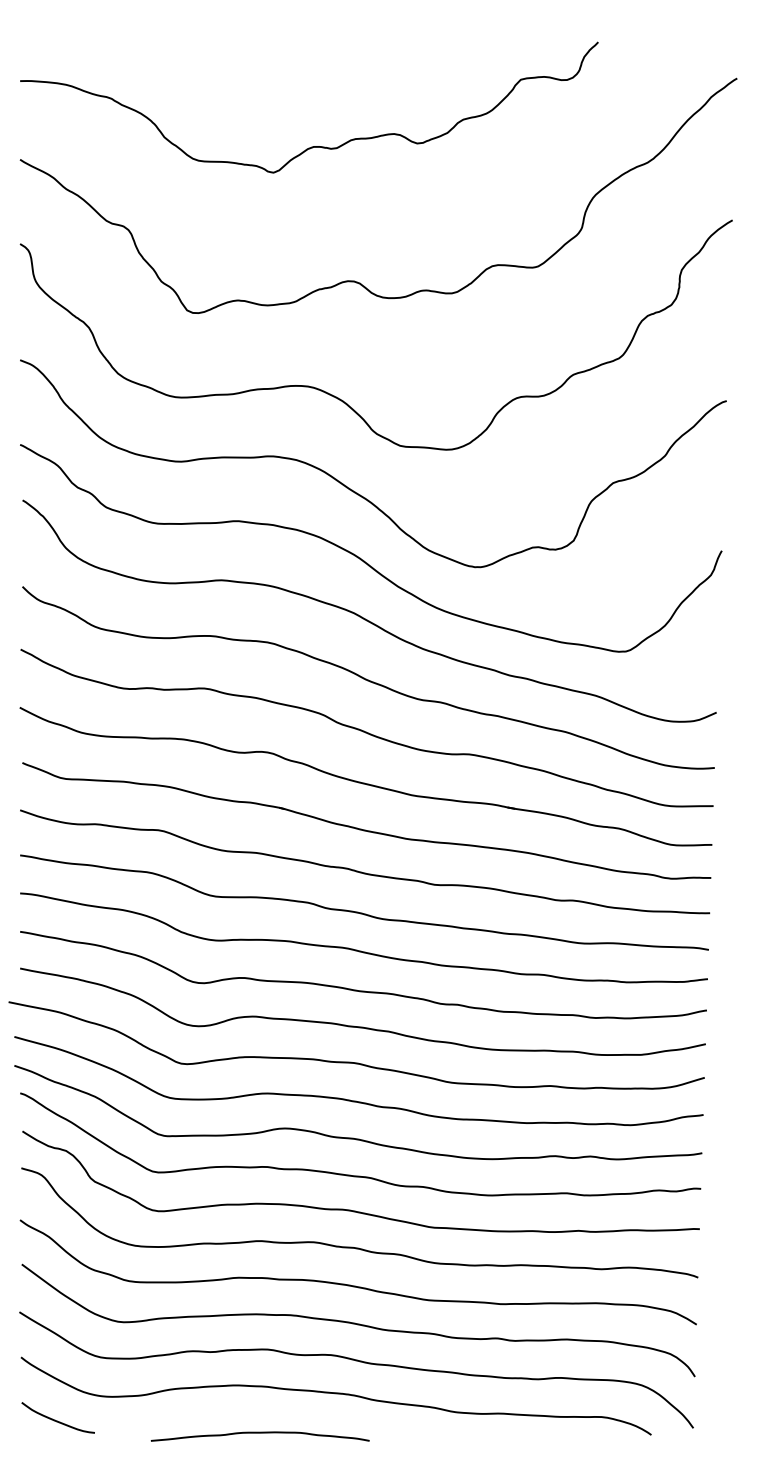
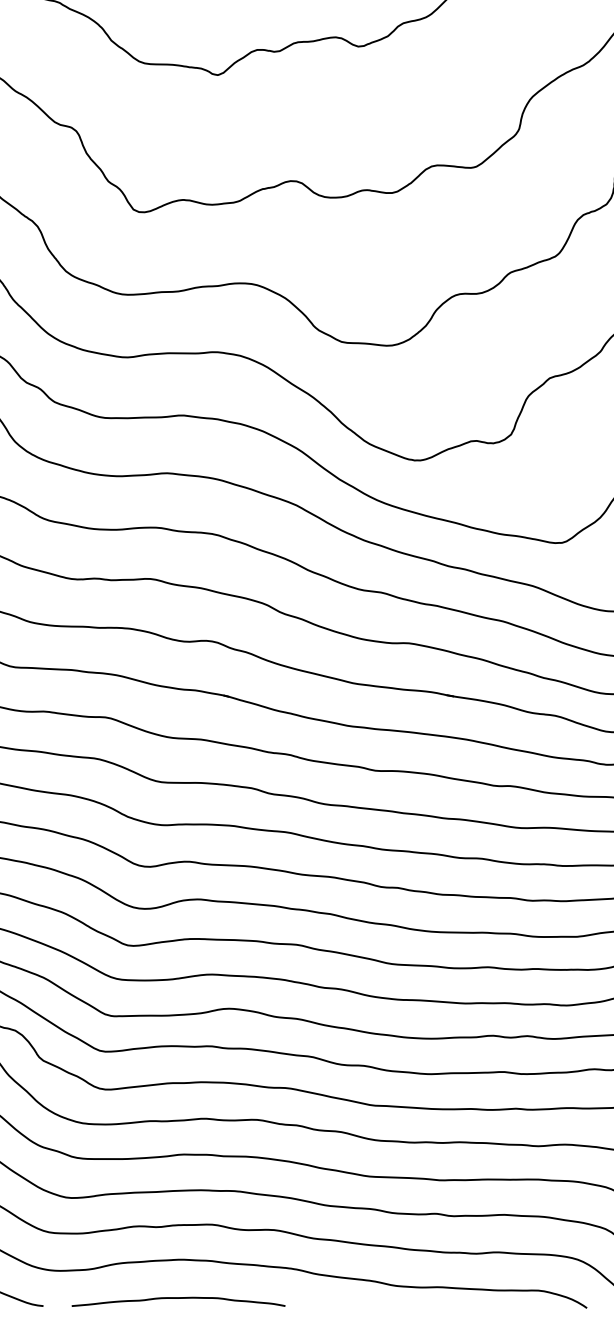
curve: (259, 1433) -> (177, 1298), moved

